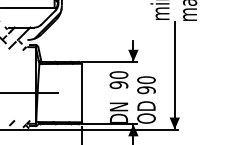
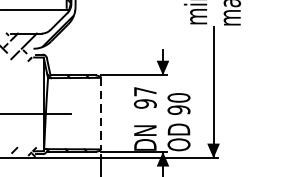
text: (118, 74) -> (144, 90), 90 -> 97
line: (82, 93) -> (100, 114), solid -> dashed

